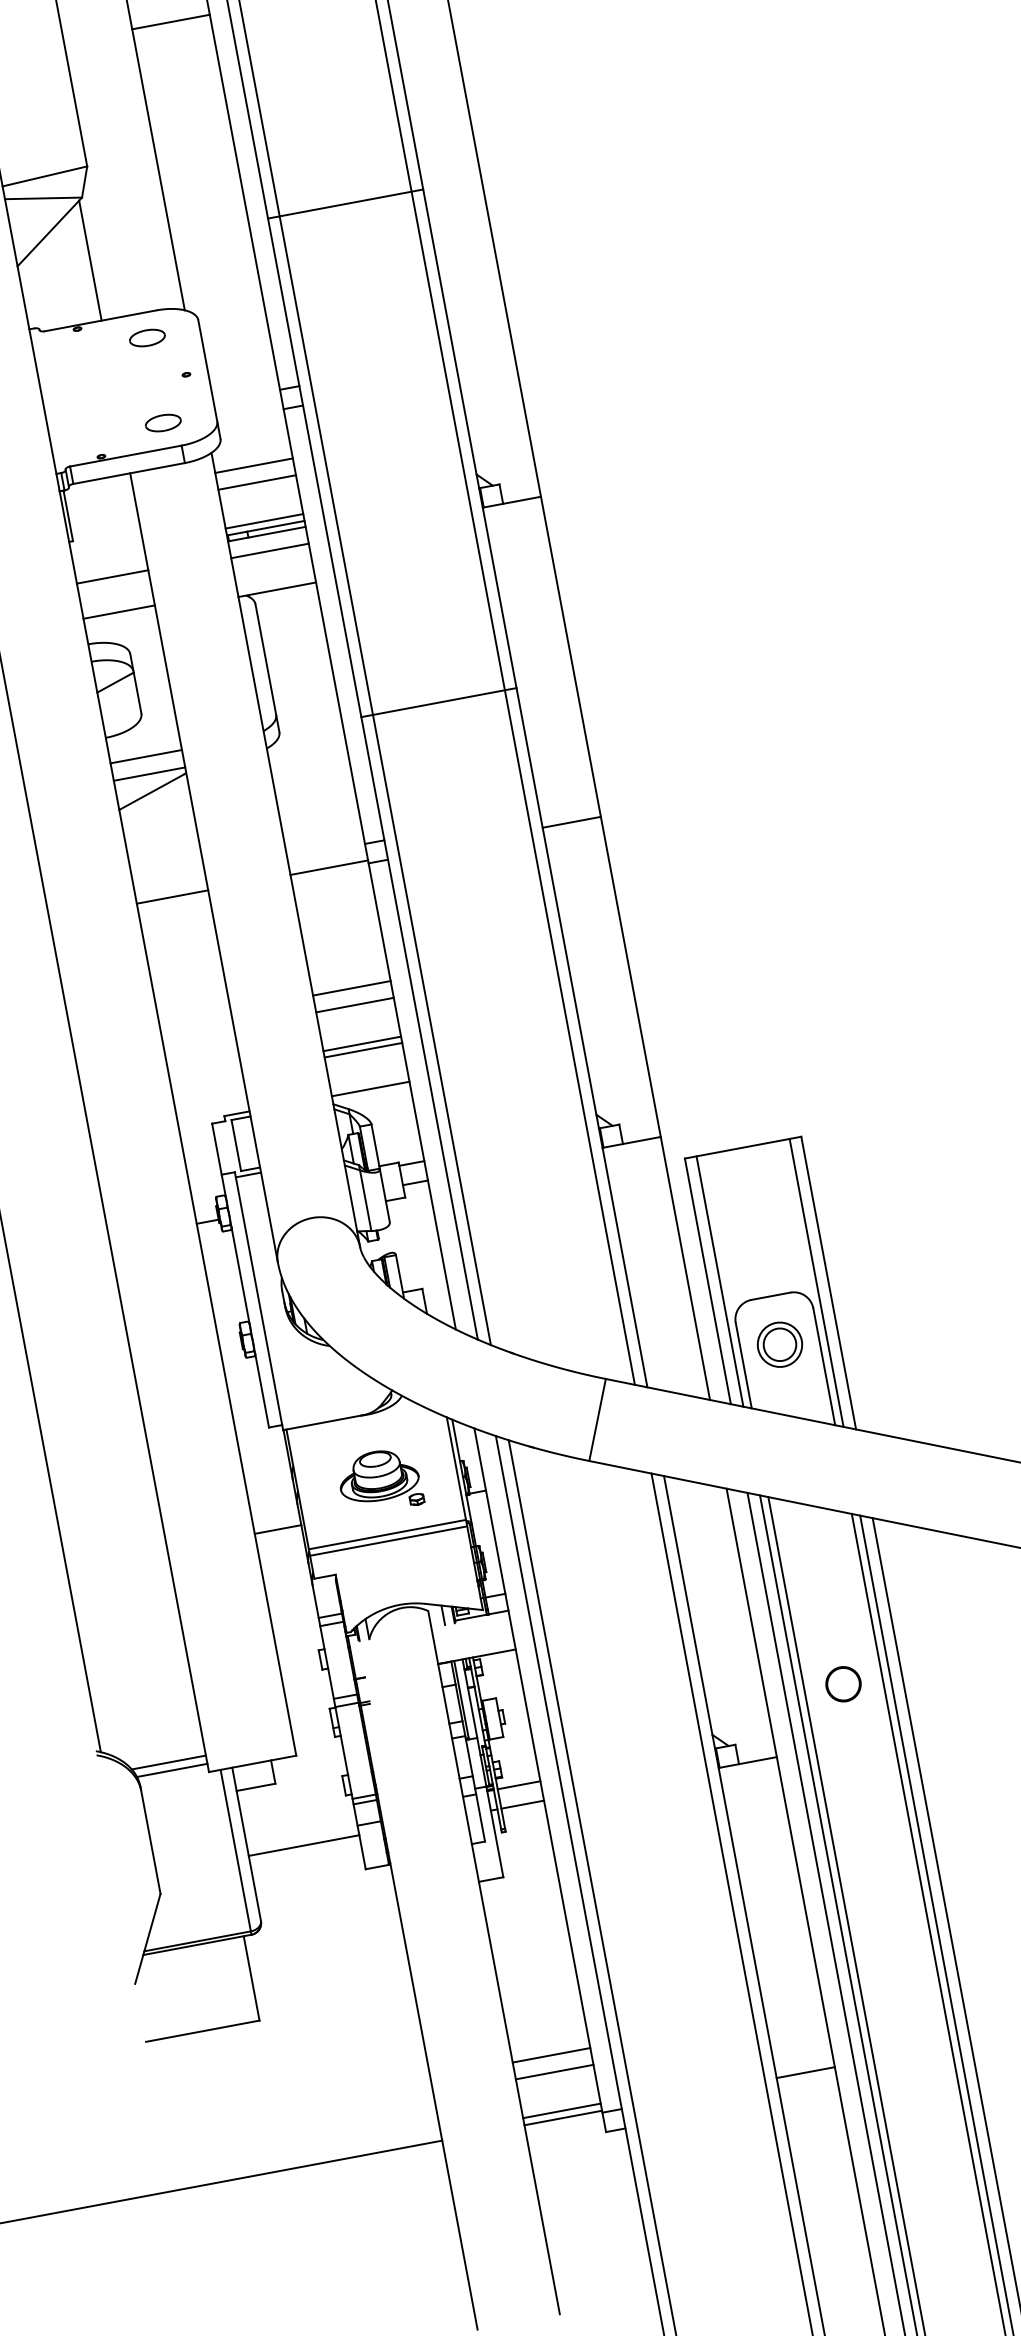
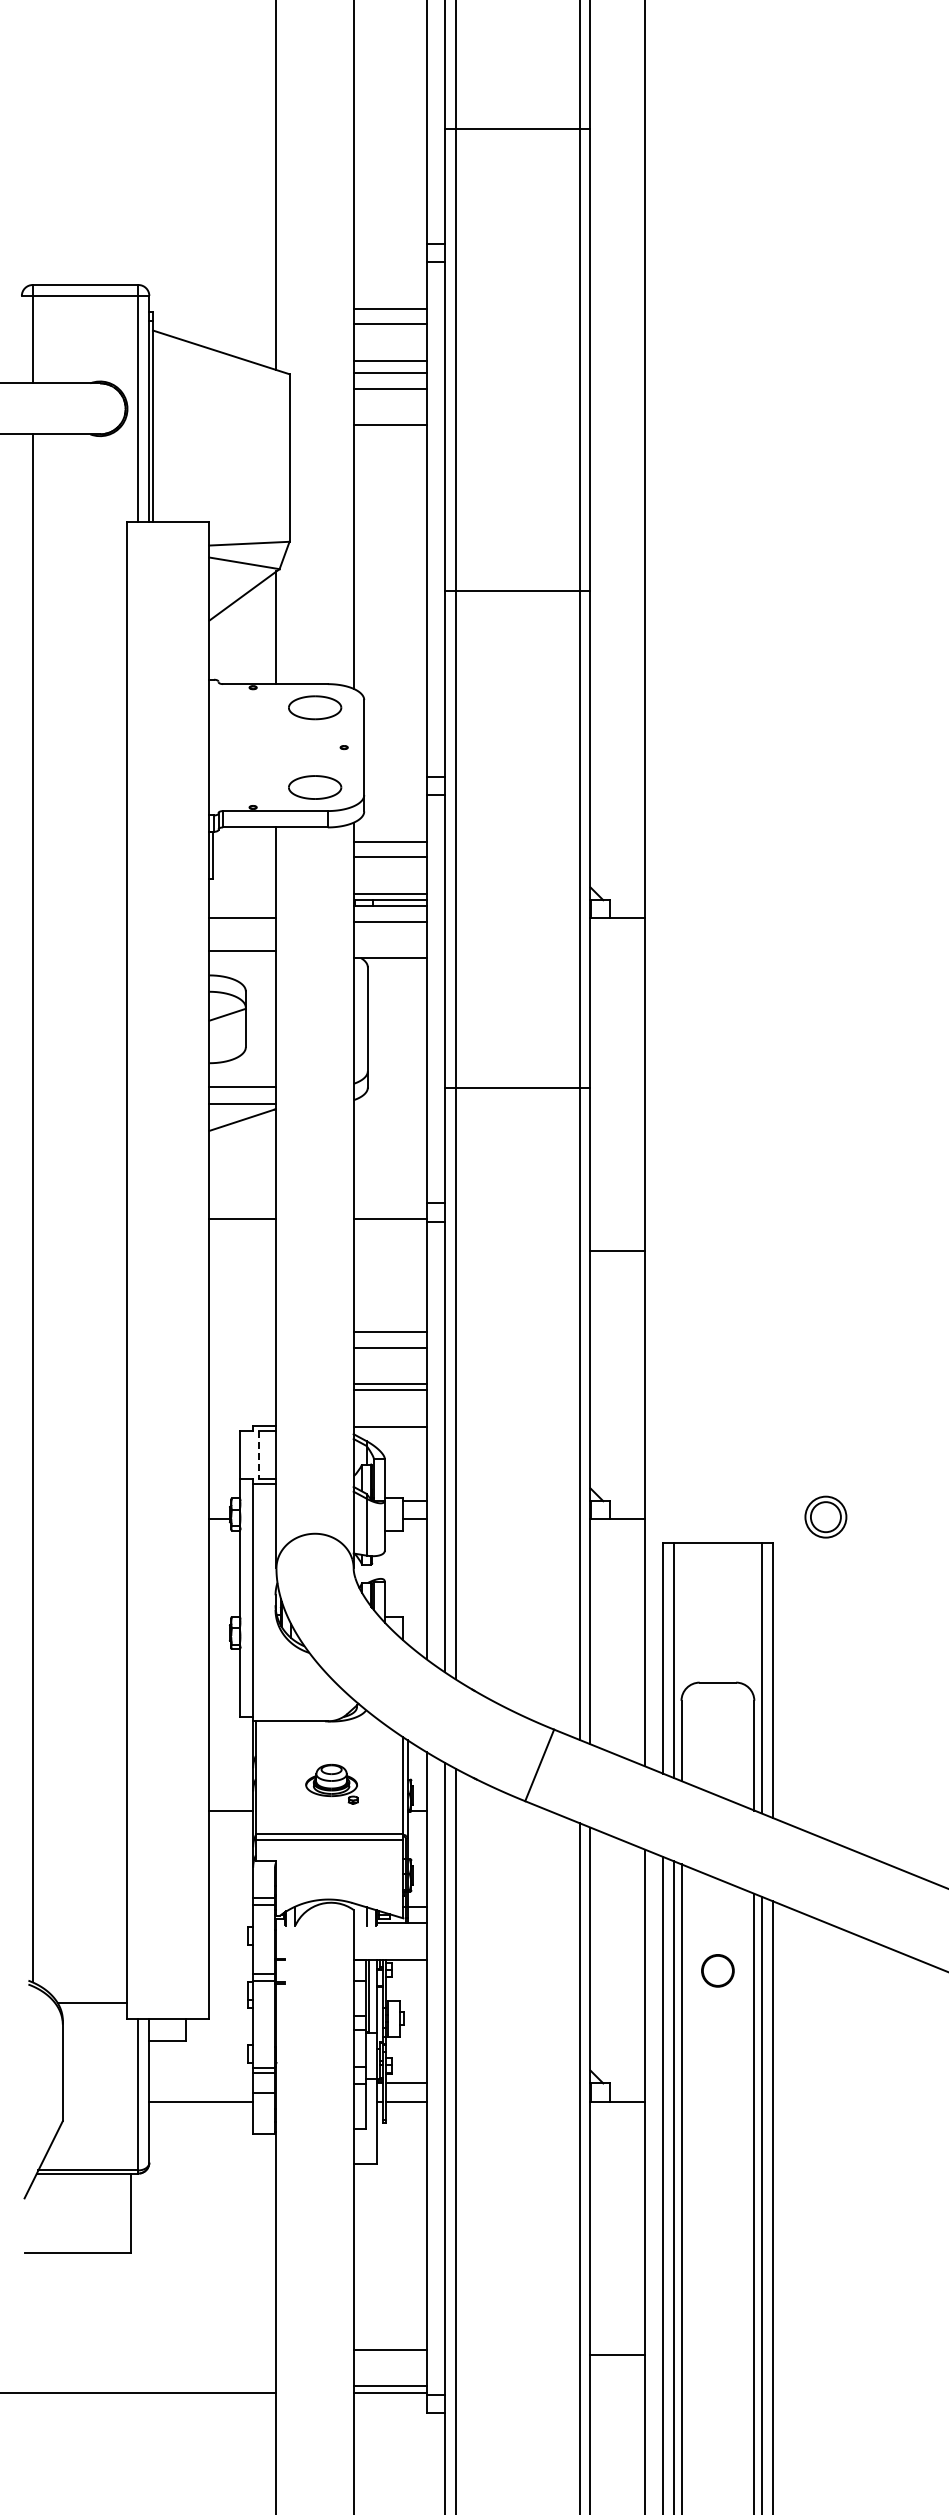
line: (345, 203) -> (517, 590), moved
part: (146, 337) -> (314, 707), size x1.6
part: (162, 423) -> (314, 787), size x1.6
line: (571, 821) -> (617, 1250), moved
line: (236, 1145) -> (258, 1455), solid -> dashed
part: (779, 1344) -> (825, 1516), moved
part: (379, 1480) -> (331, 1783), size x0.7
circle: (843, 1683) -> (717, 1970), moved
line: (172, 1770) -> (94, 2011), removed
line: (550, 2055) -> (389, 2333), removed
line: (805, 2072) -> (617, 2354), moved

